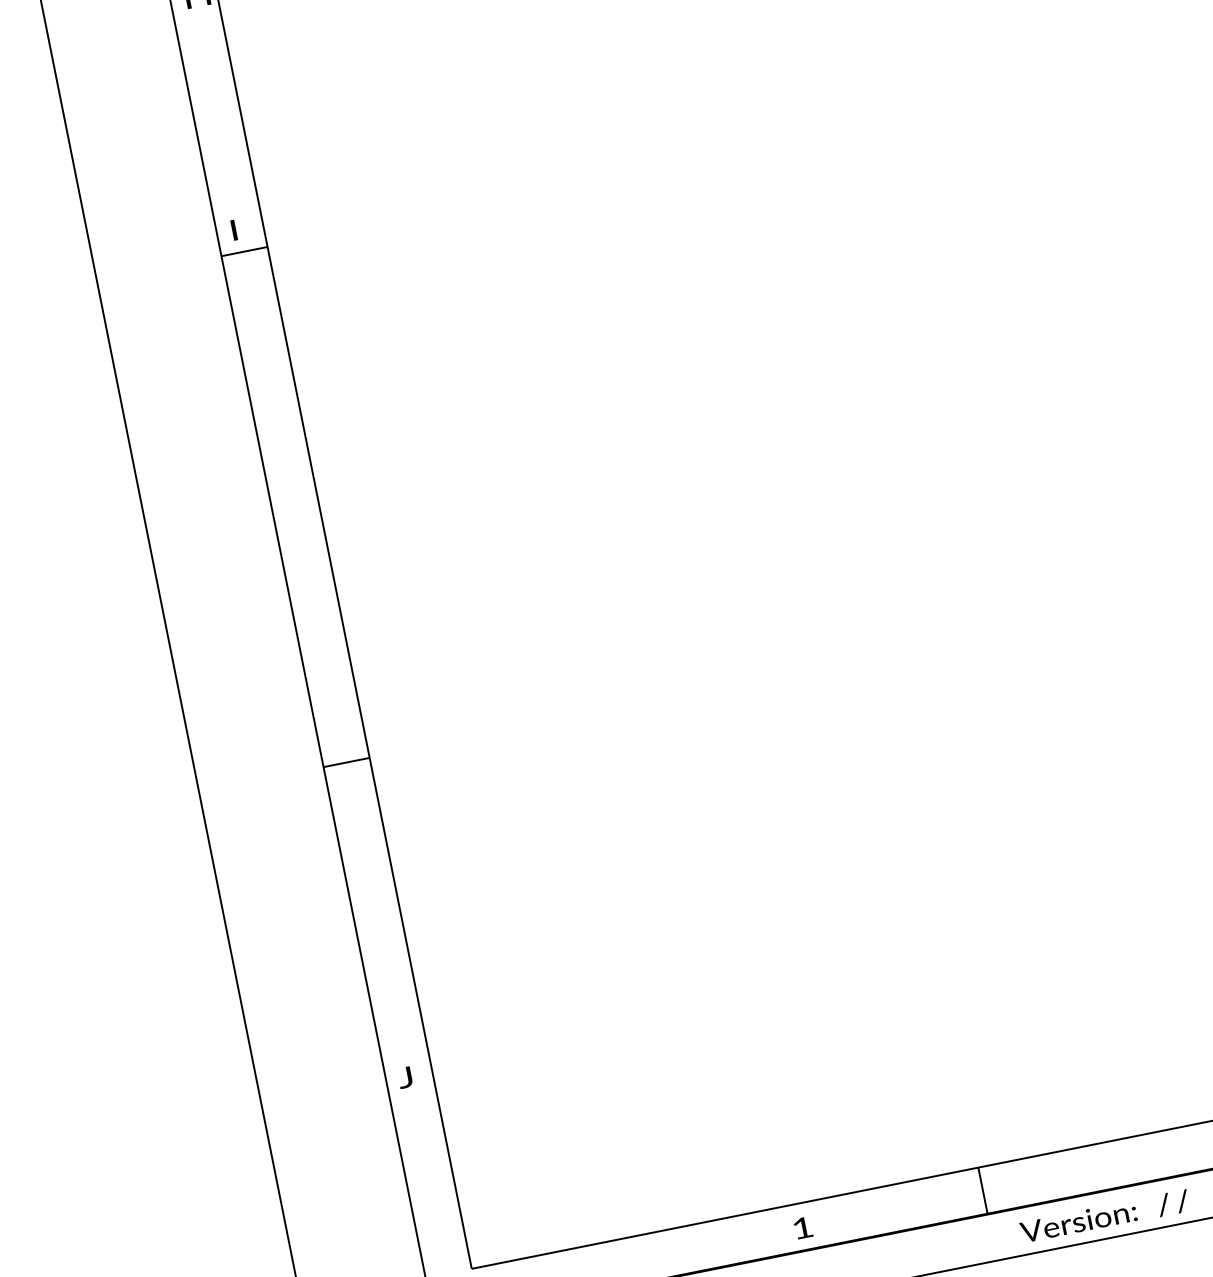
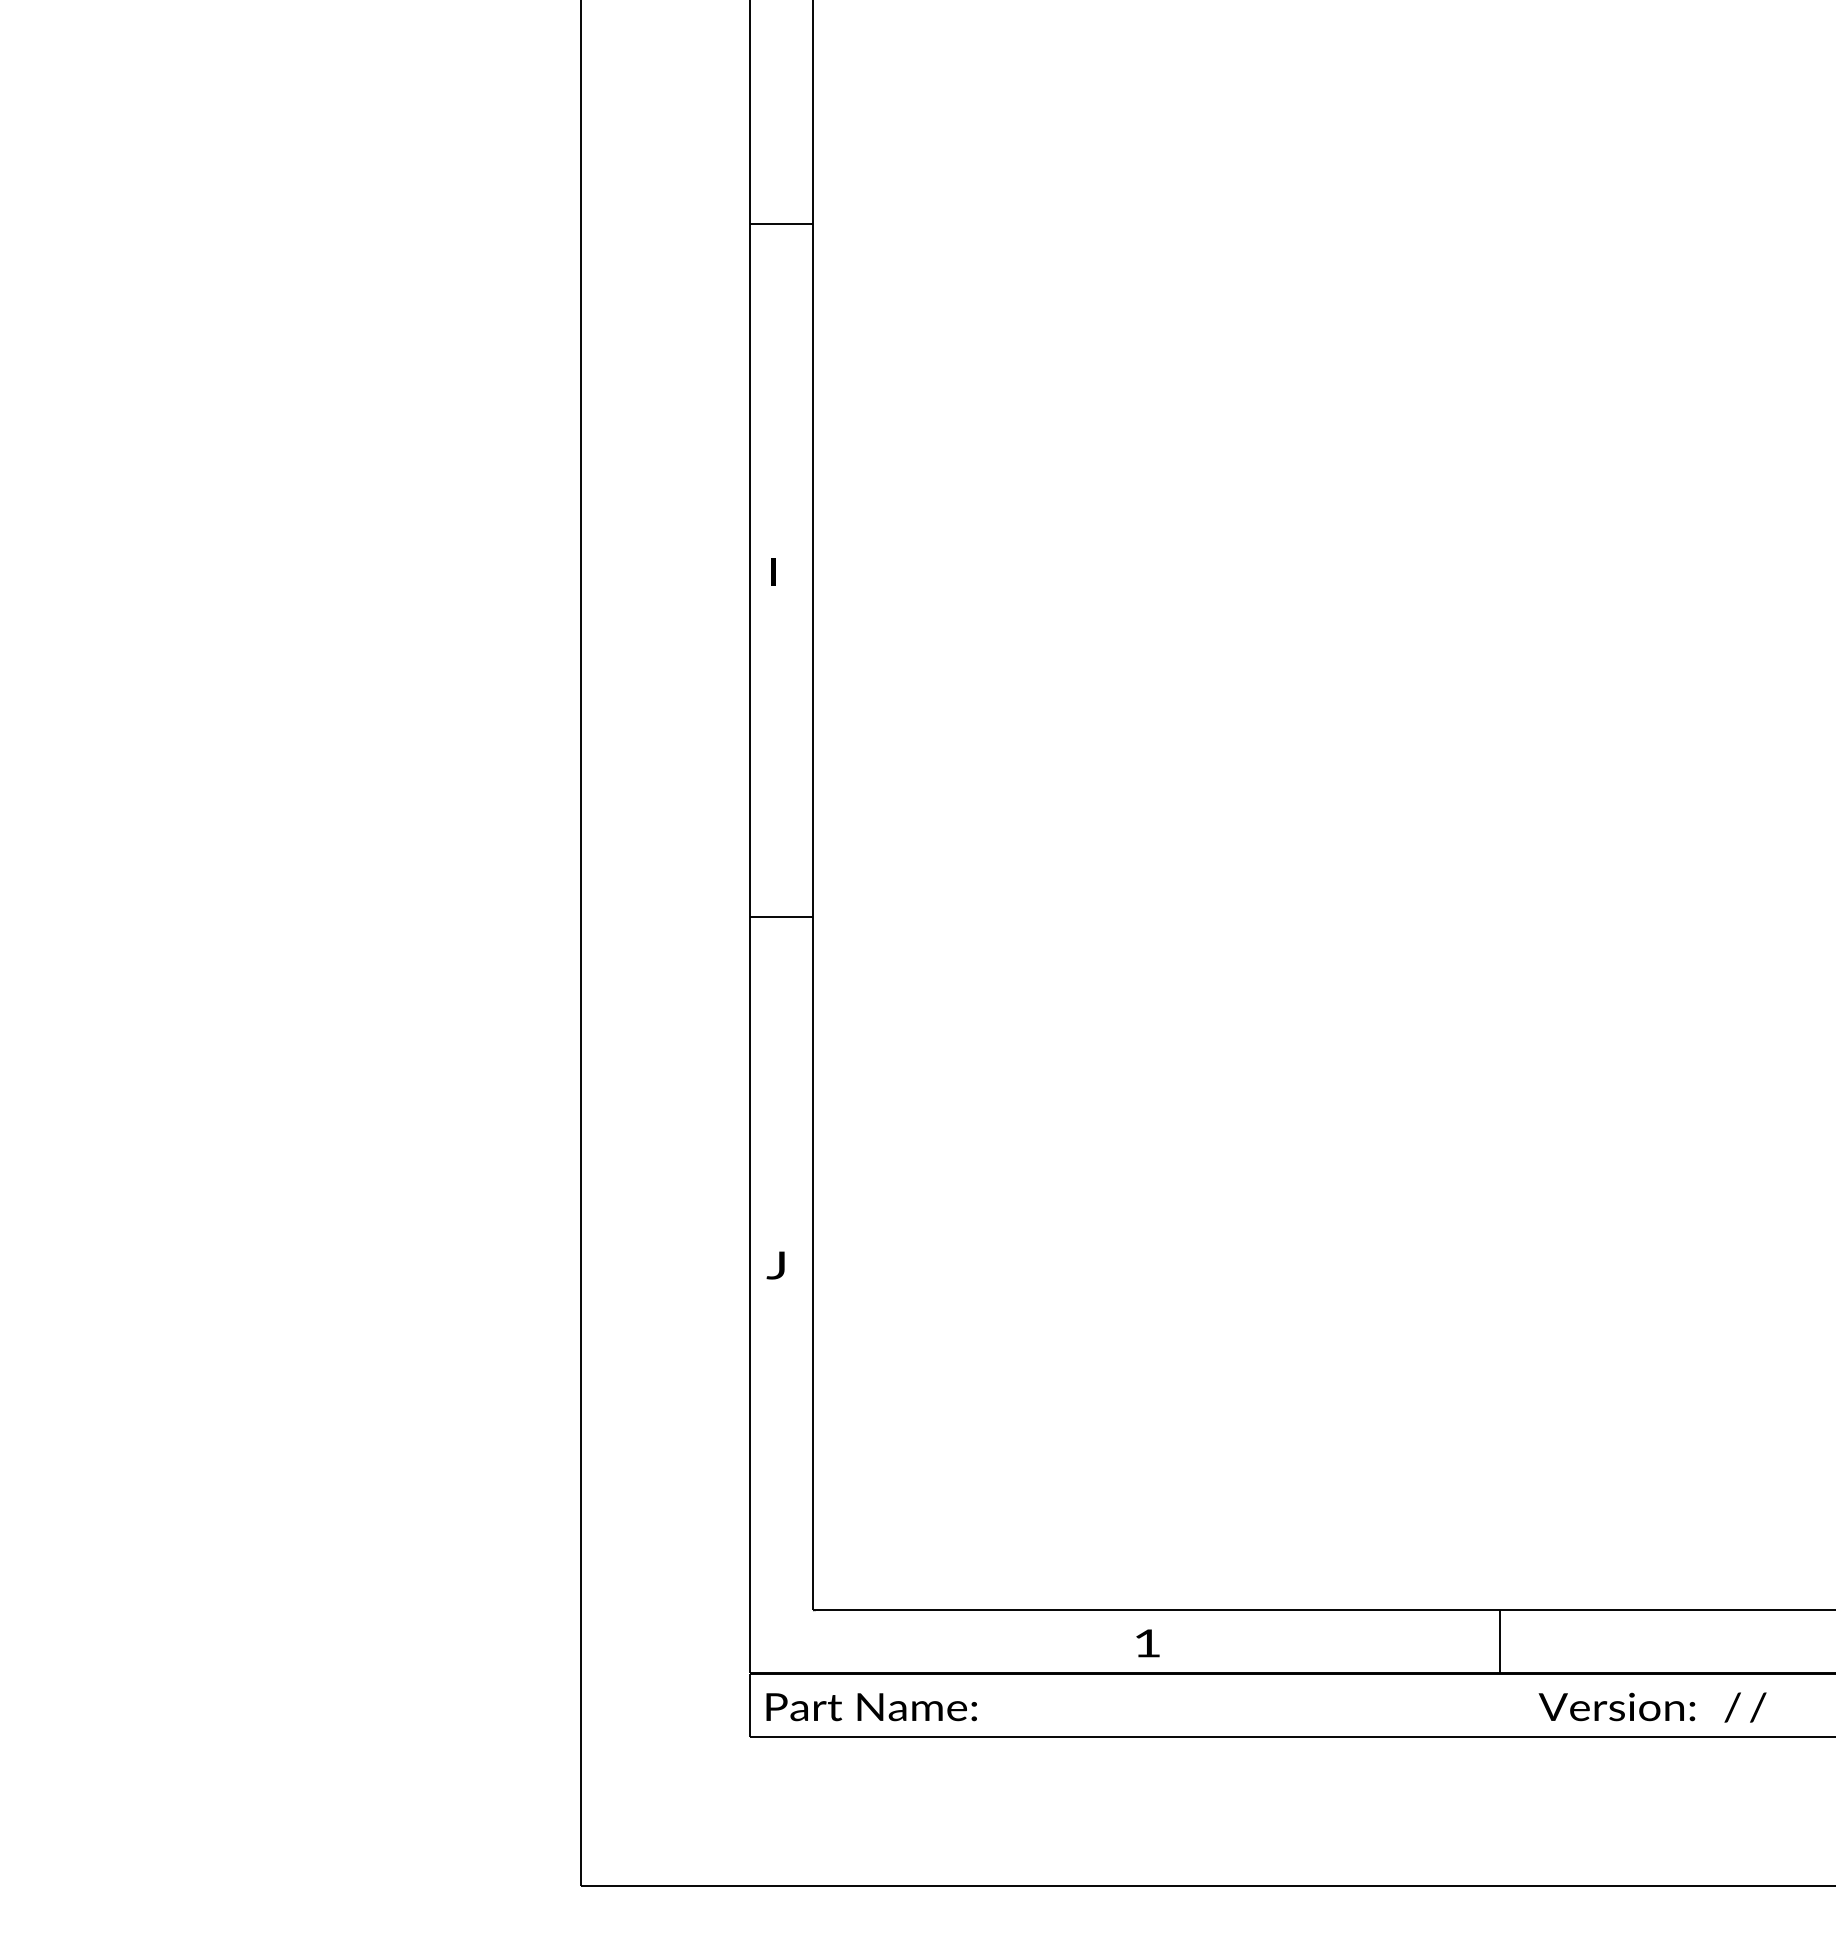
text: (233, 229) -> (773, 571), moved
text: (404, 1077) -> (775, 1265), moved
text: (802, 1228) -> (1147, 1643), moved

